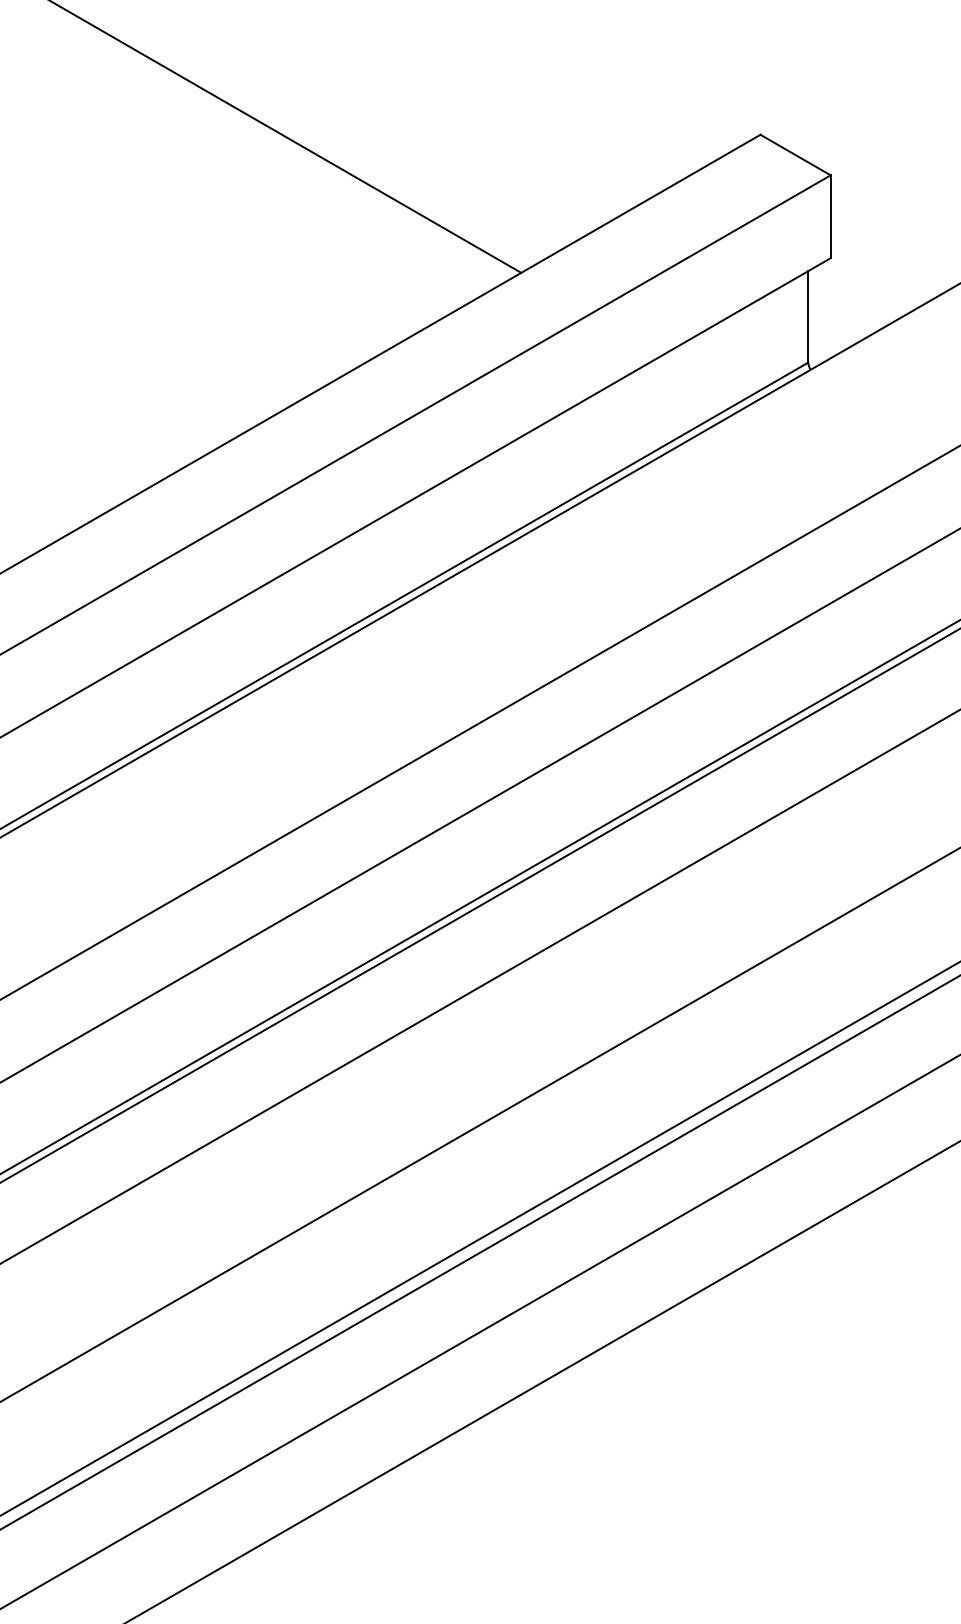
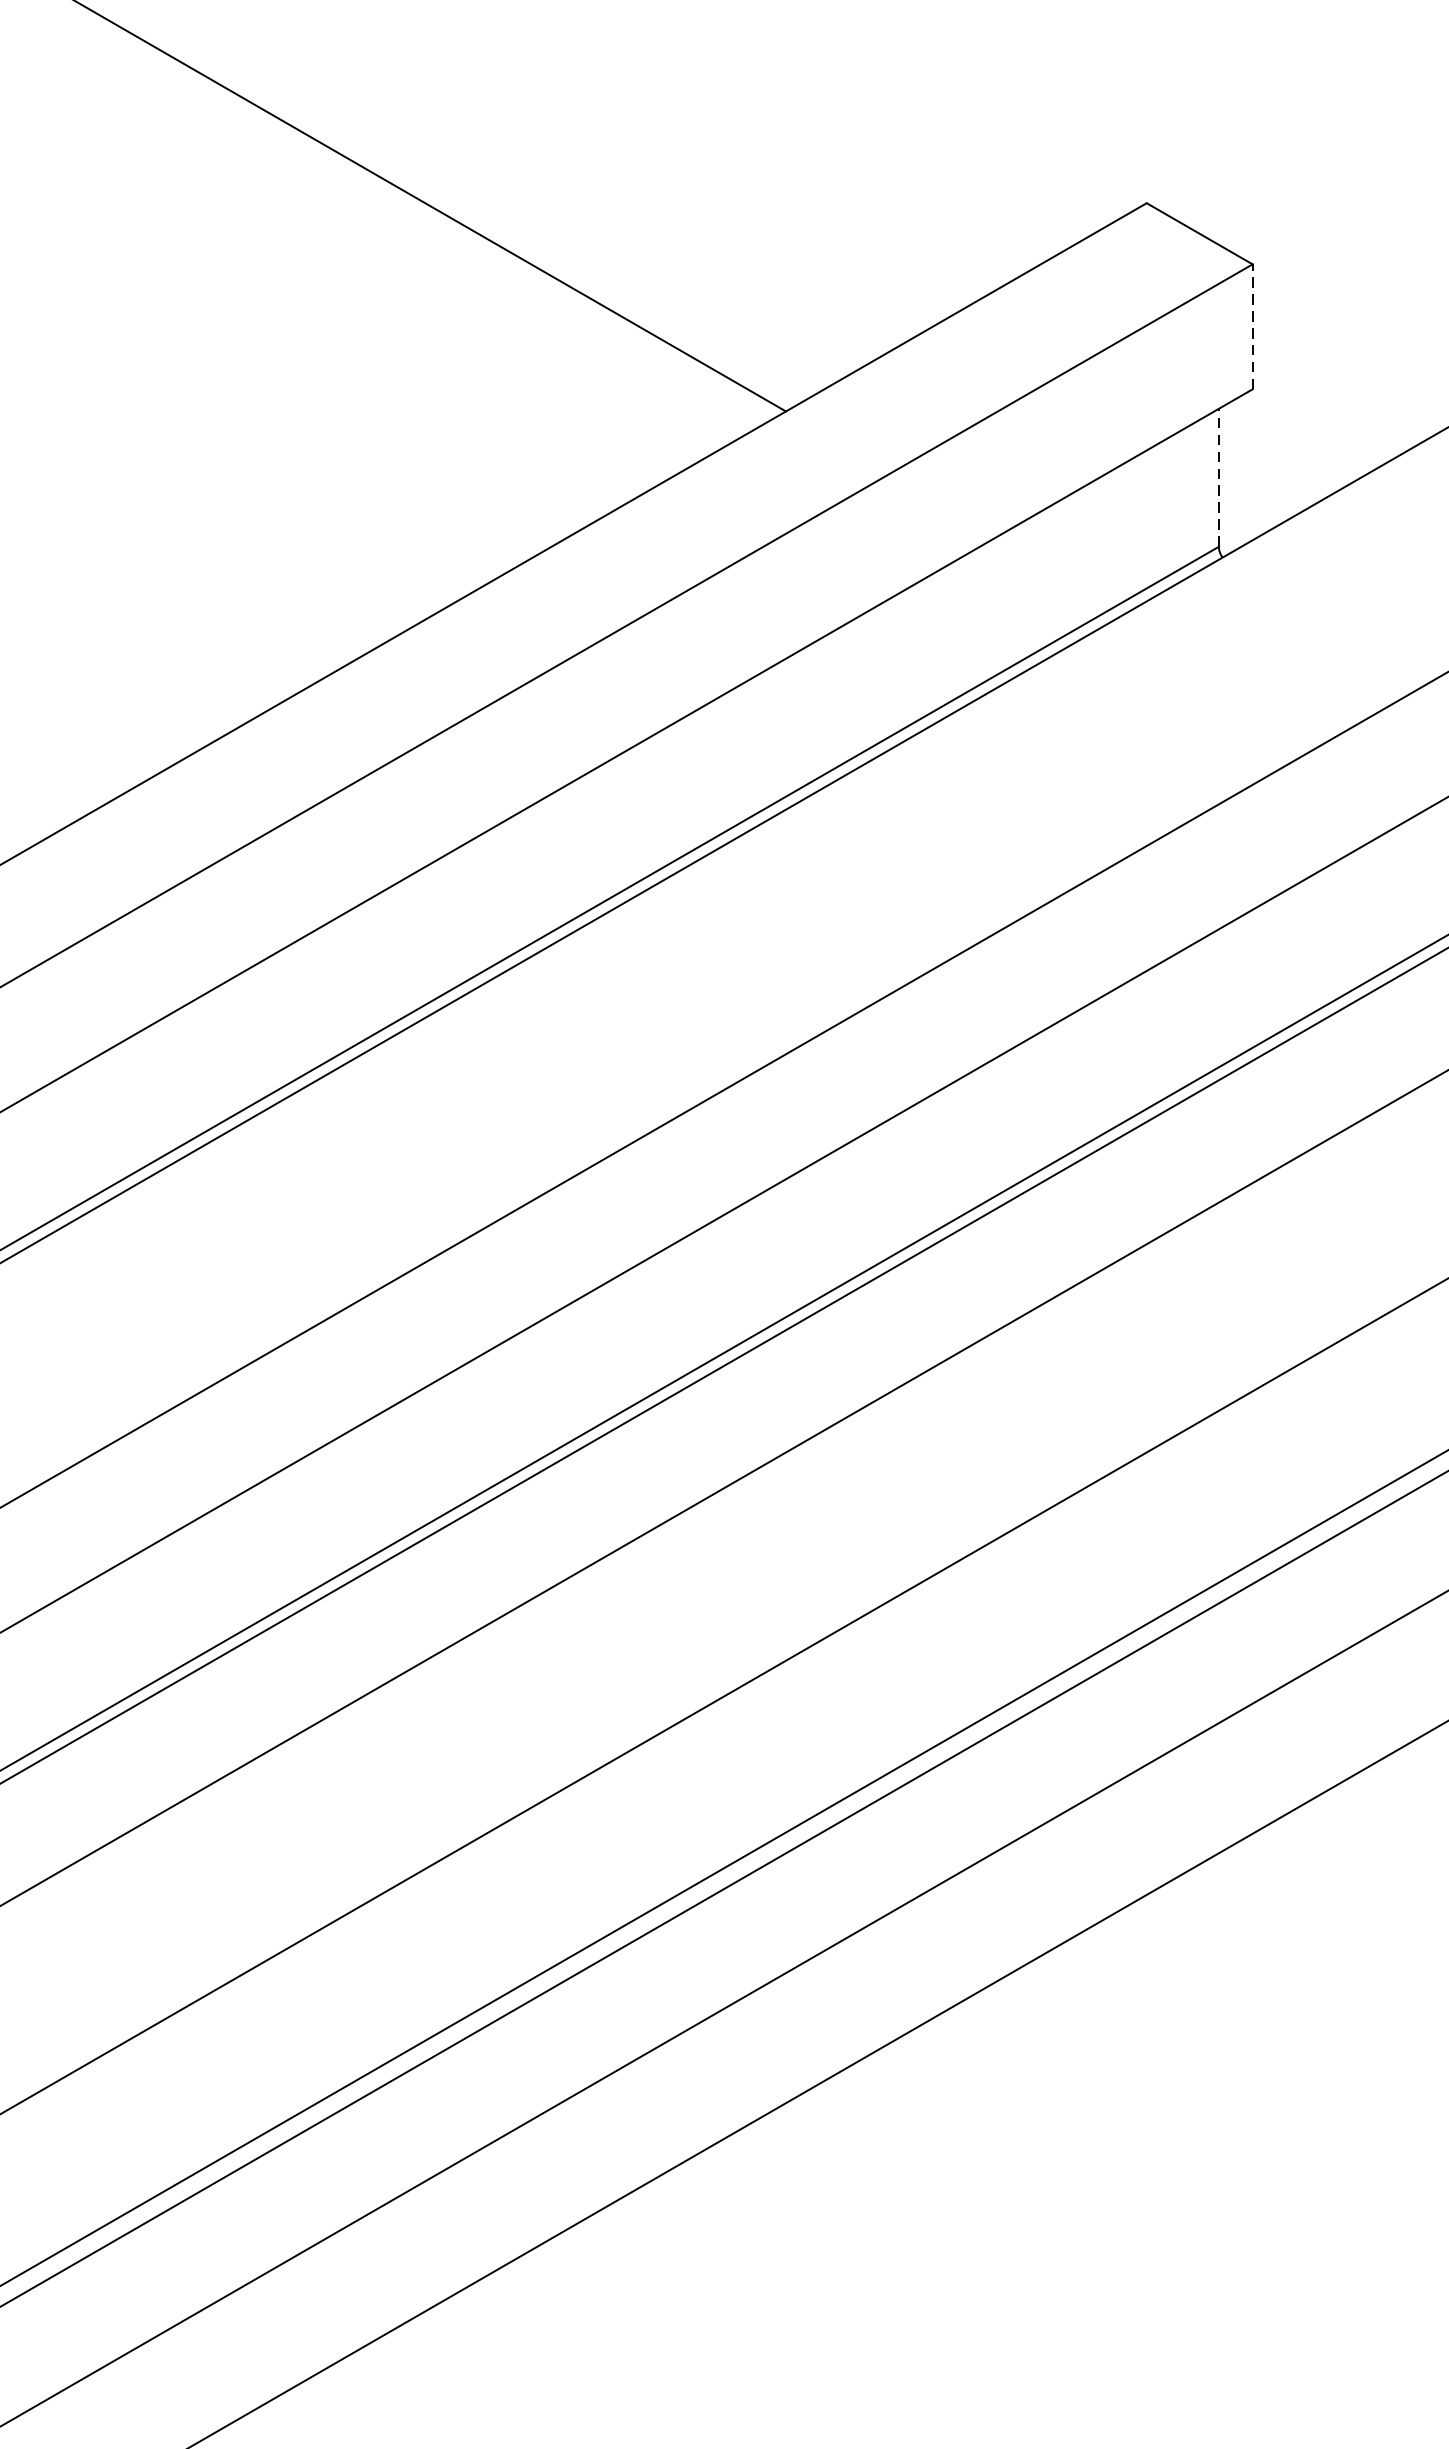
line: (830, 216) -> (1252, 326), solid -> dashed
line: (808, 316) -> (1219, 477), solid -> dashed

